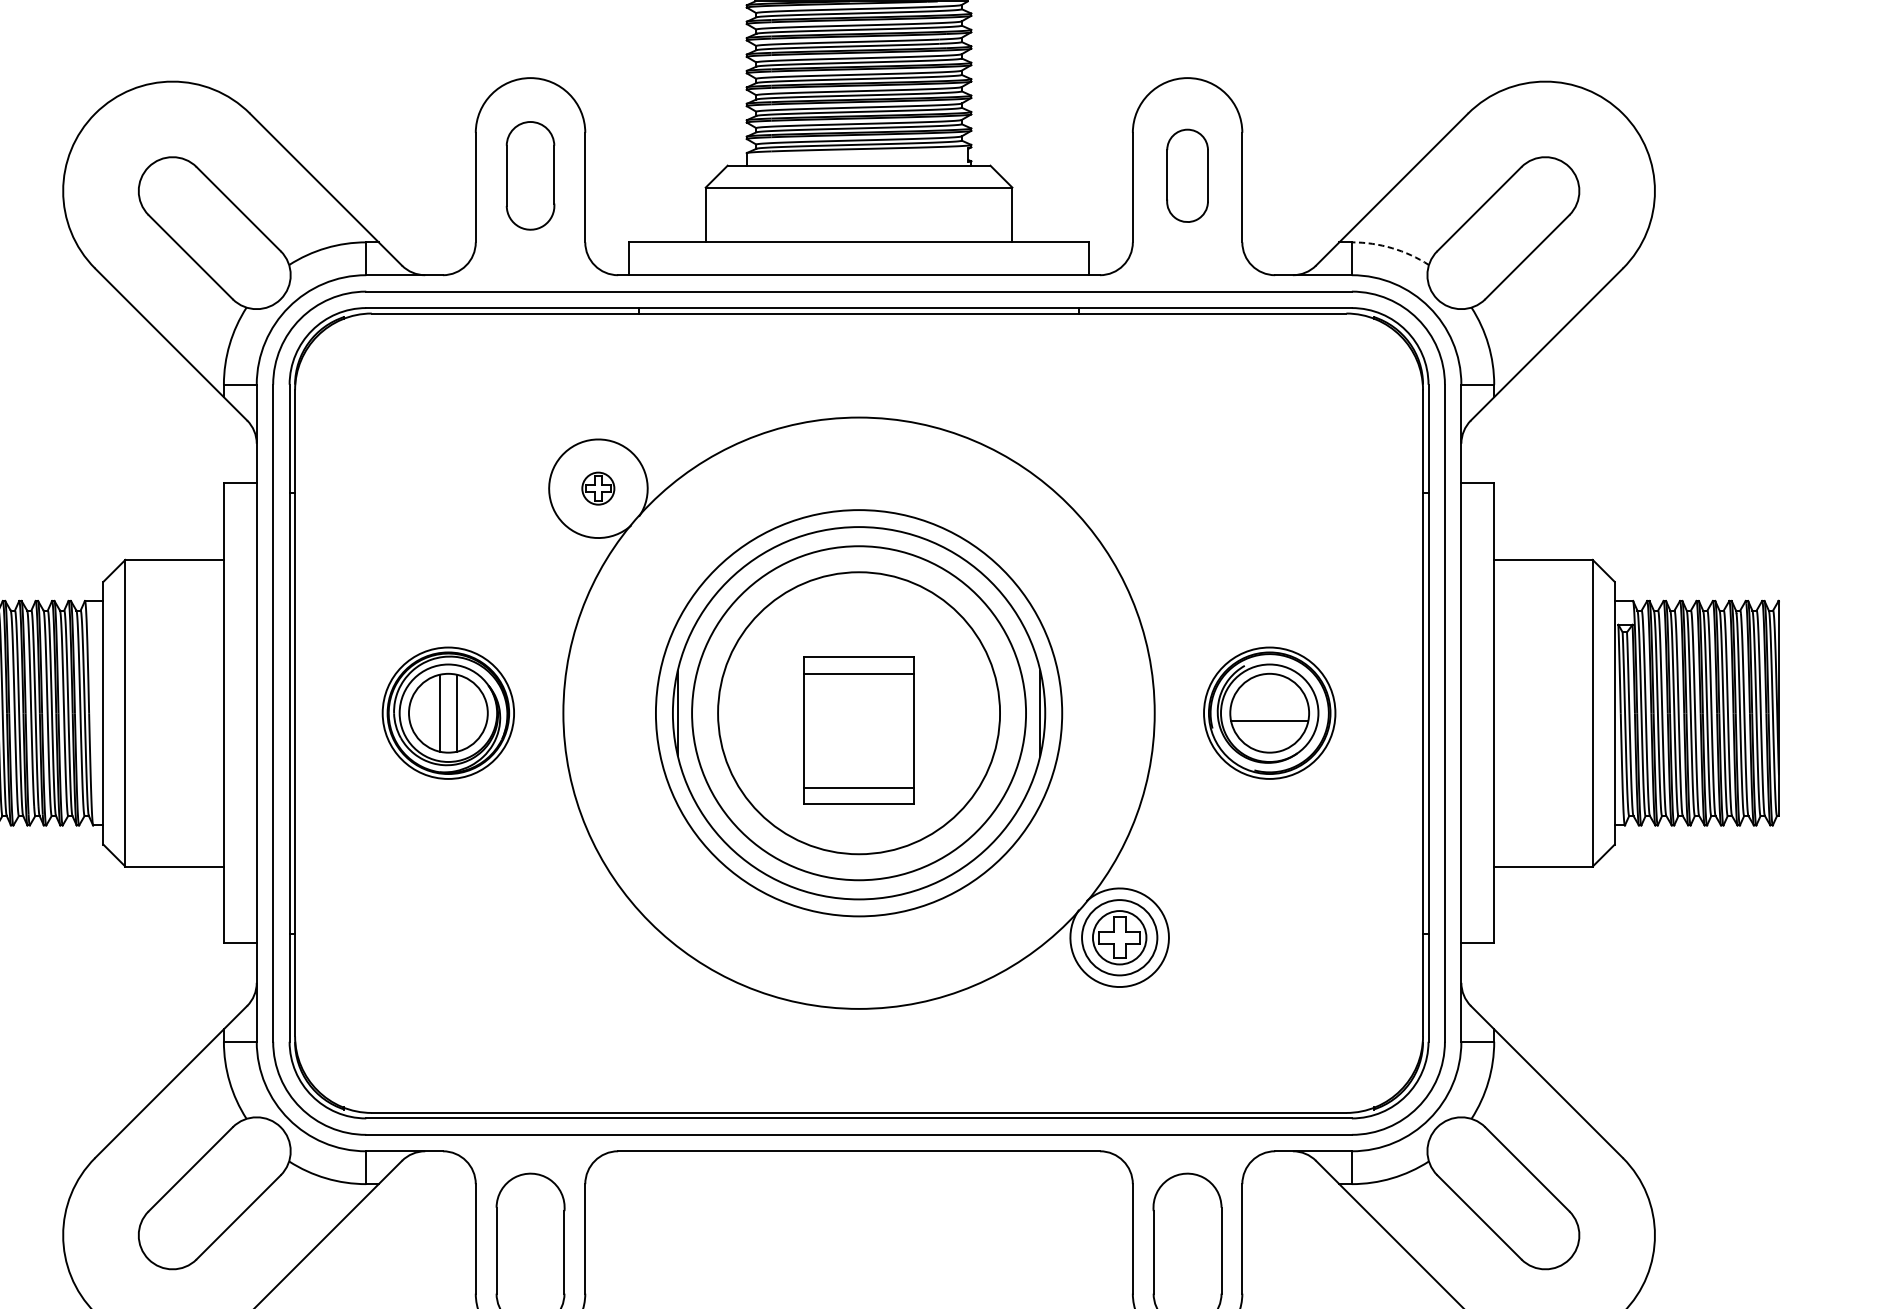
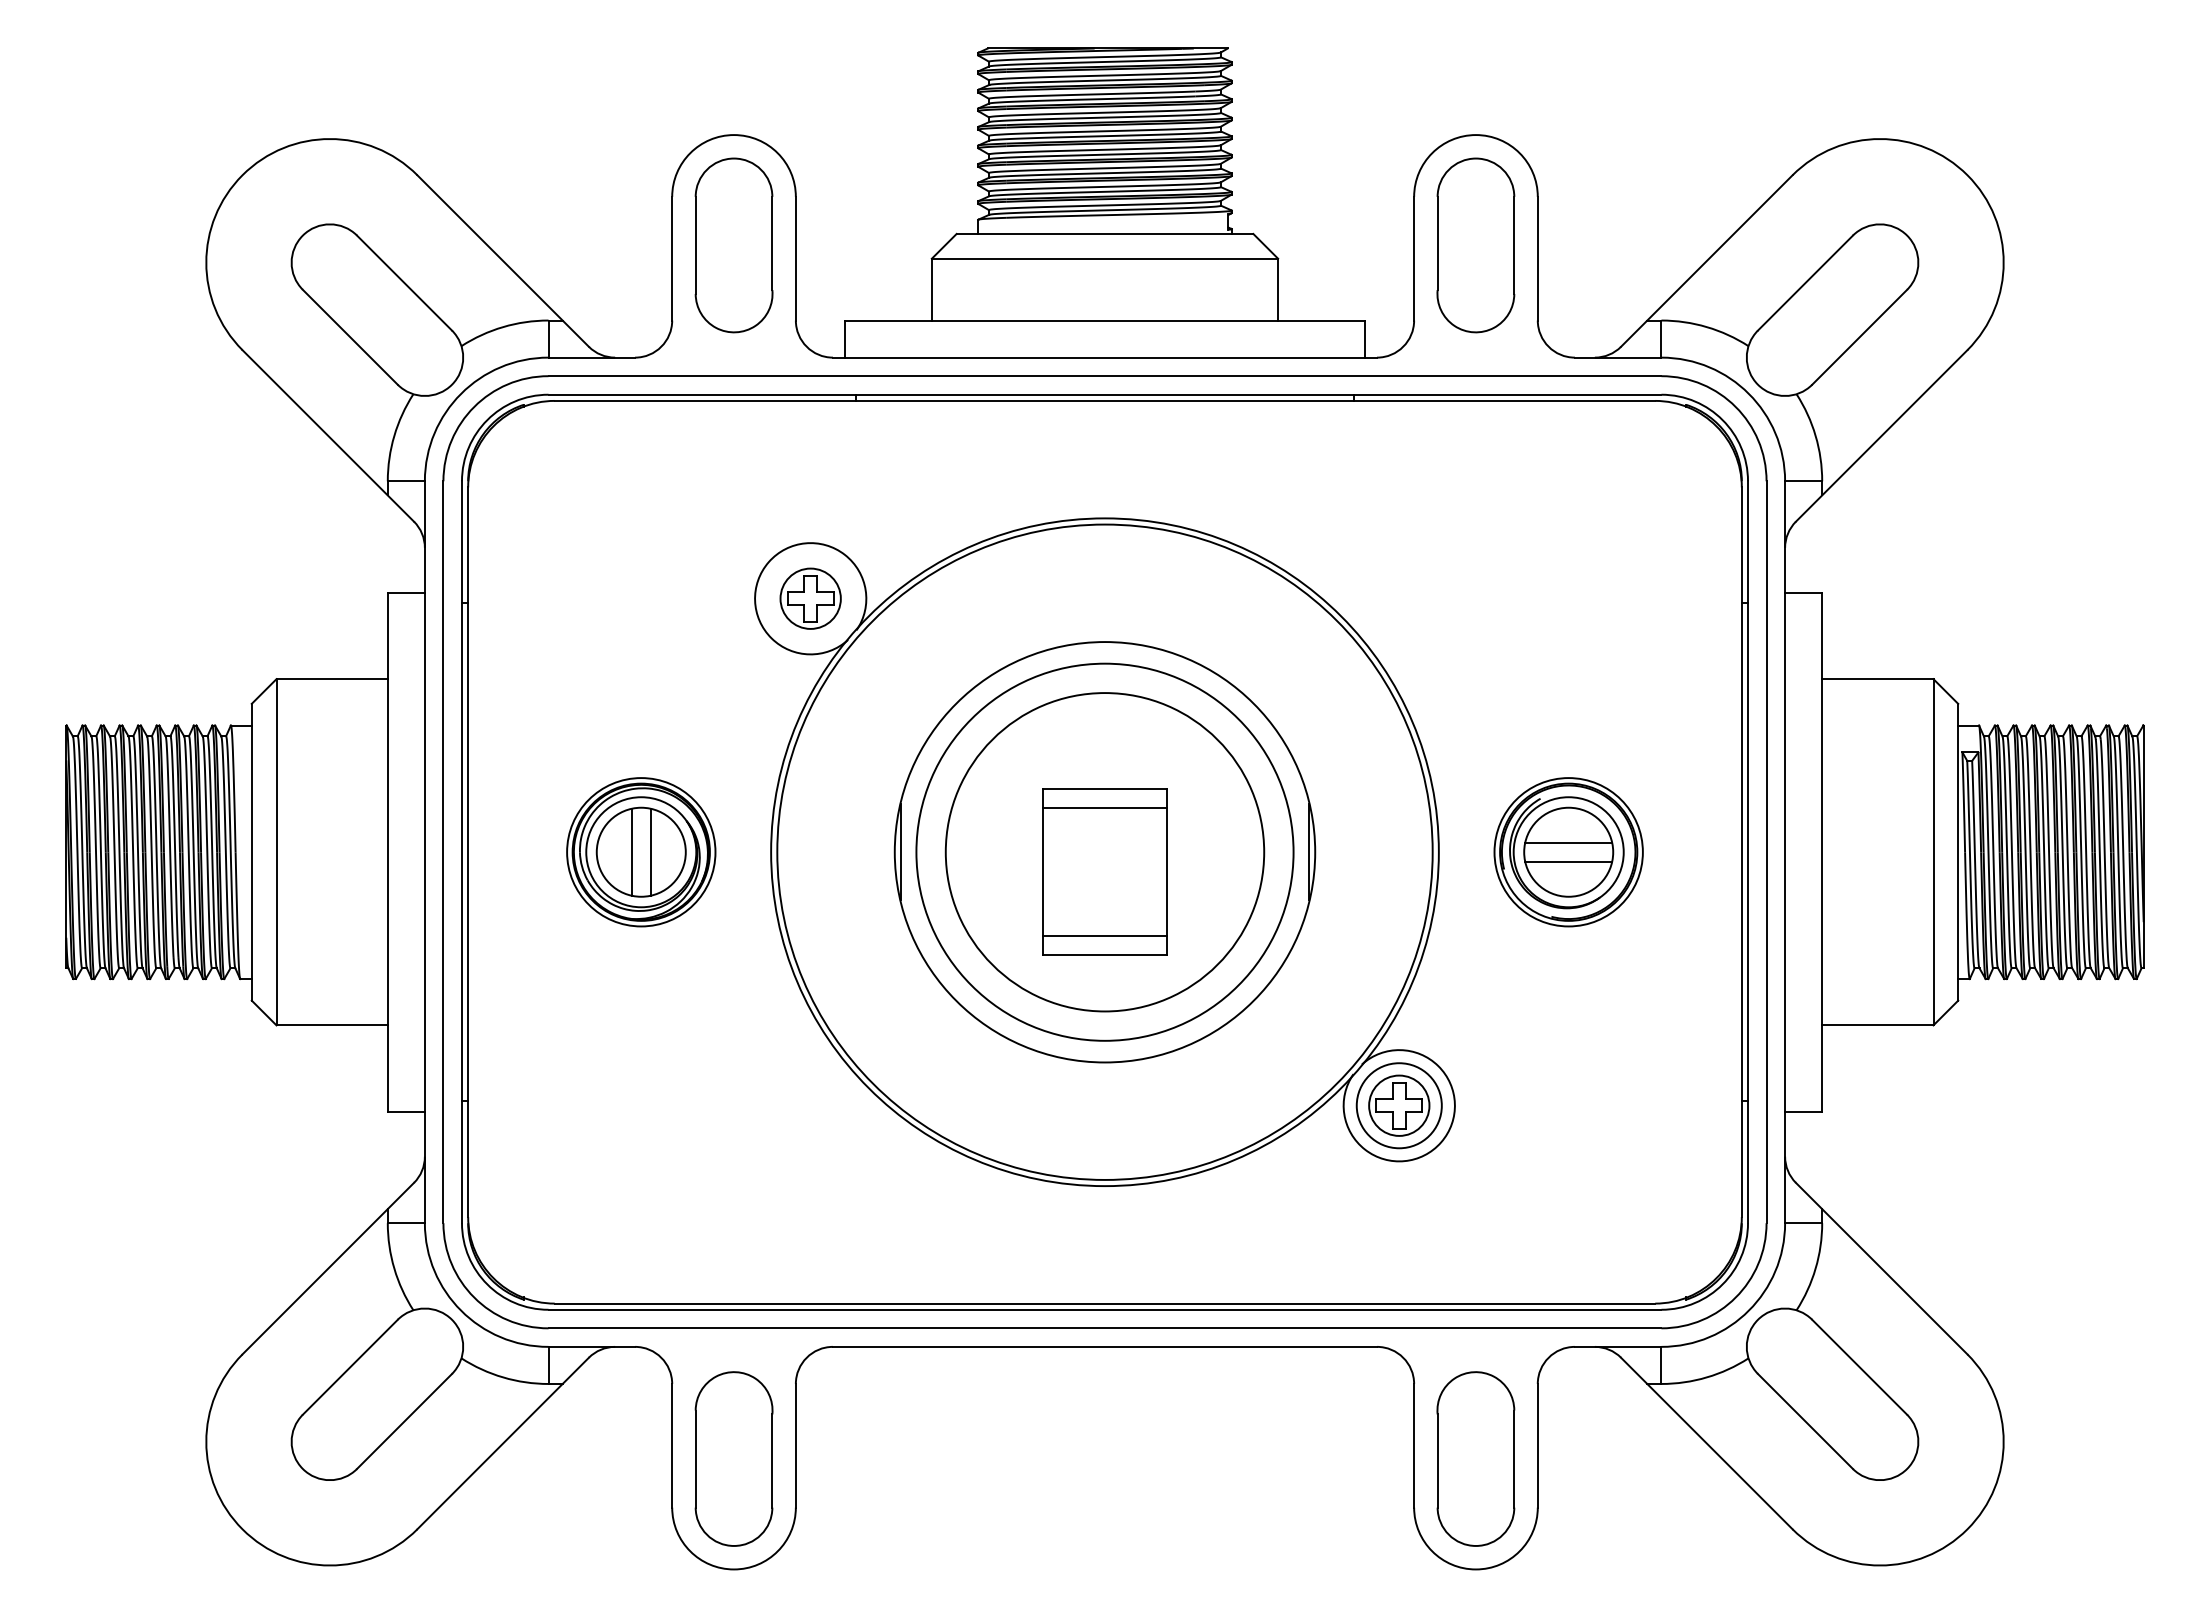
part: (530, 175) -> (733, 245), size x1.43
part: (1187, 175) -> (1475, 245), size x1.67
arc: (1391, 248) -> (1706, 327), dashed -> solid
part: (598, 488) -> (810, 598), size x1.67
line: (1269, 704) -> (1568, 842), added
circle: (858, 712) -> (1104, 851), size x1.43

